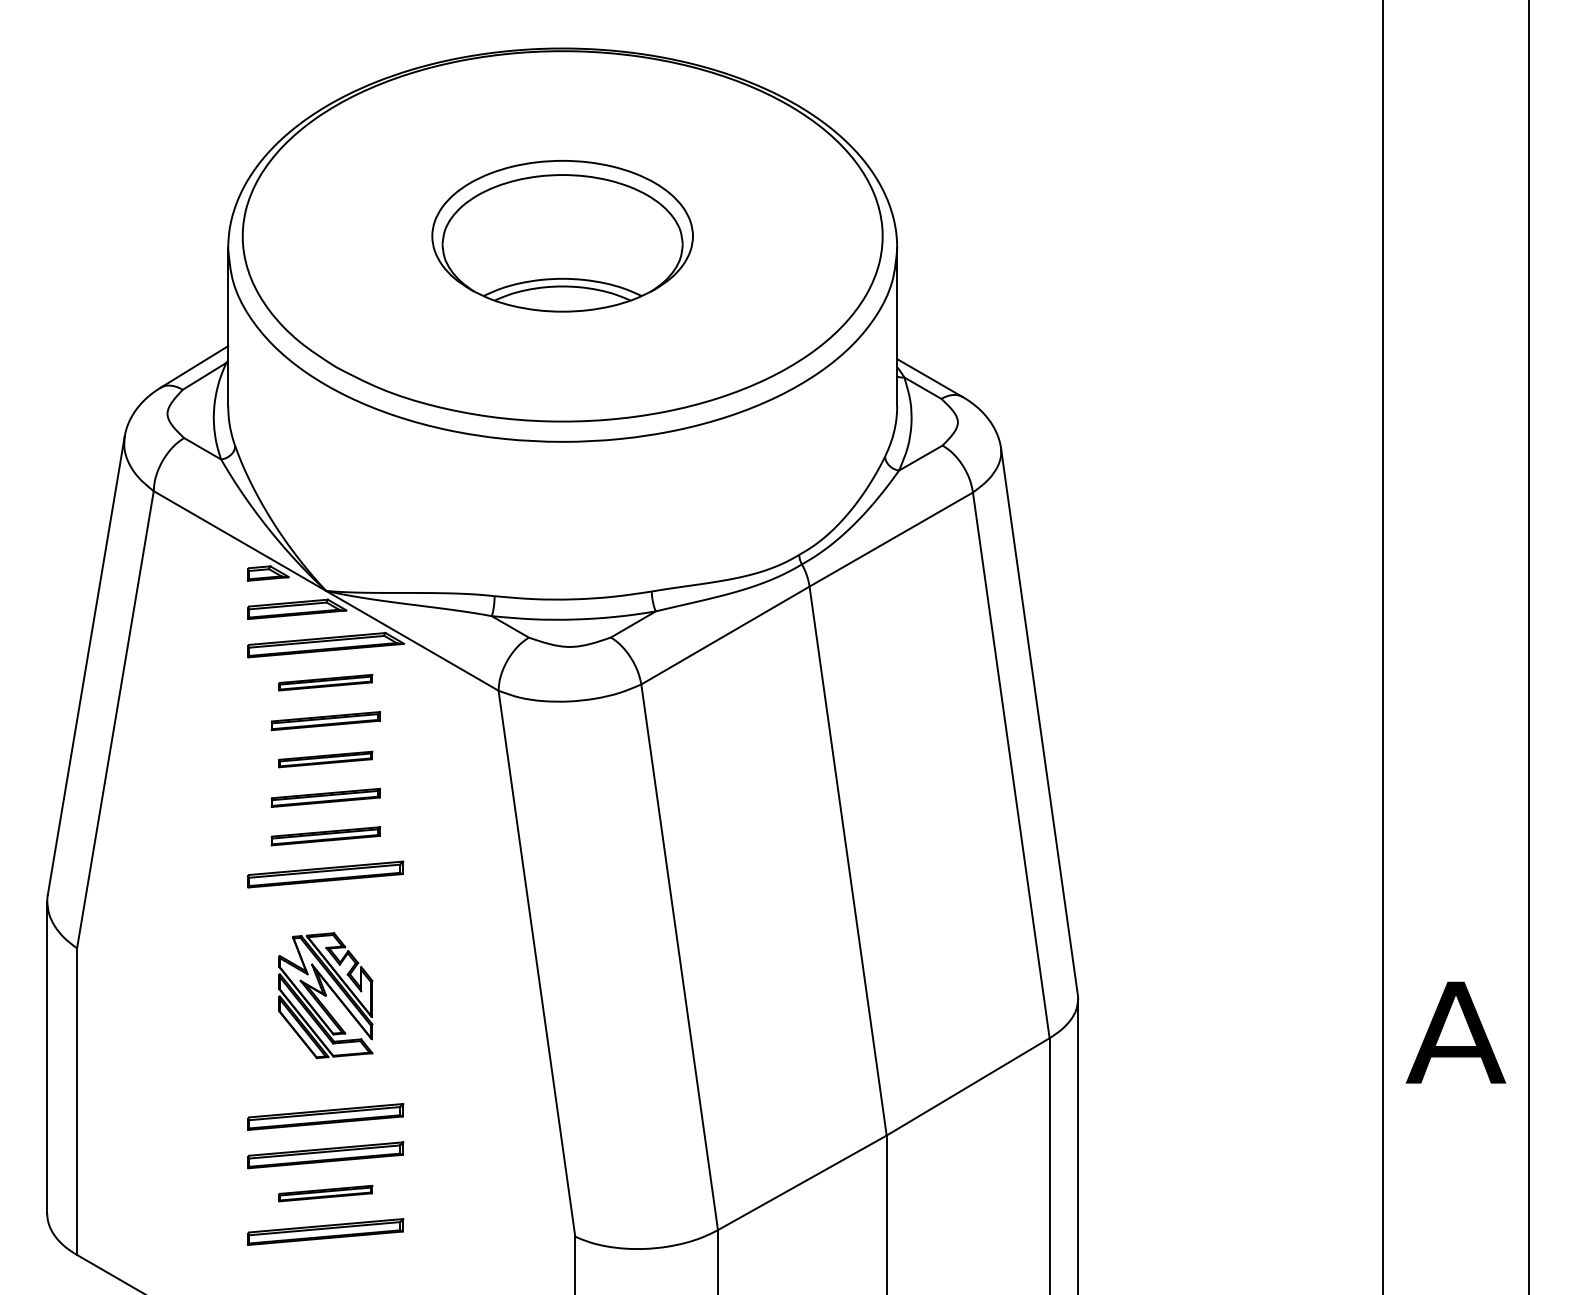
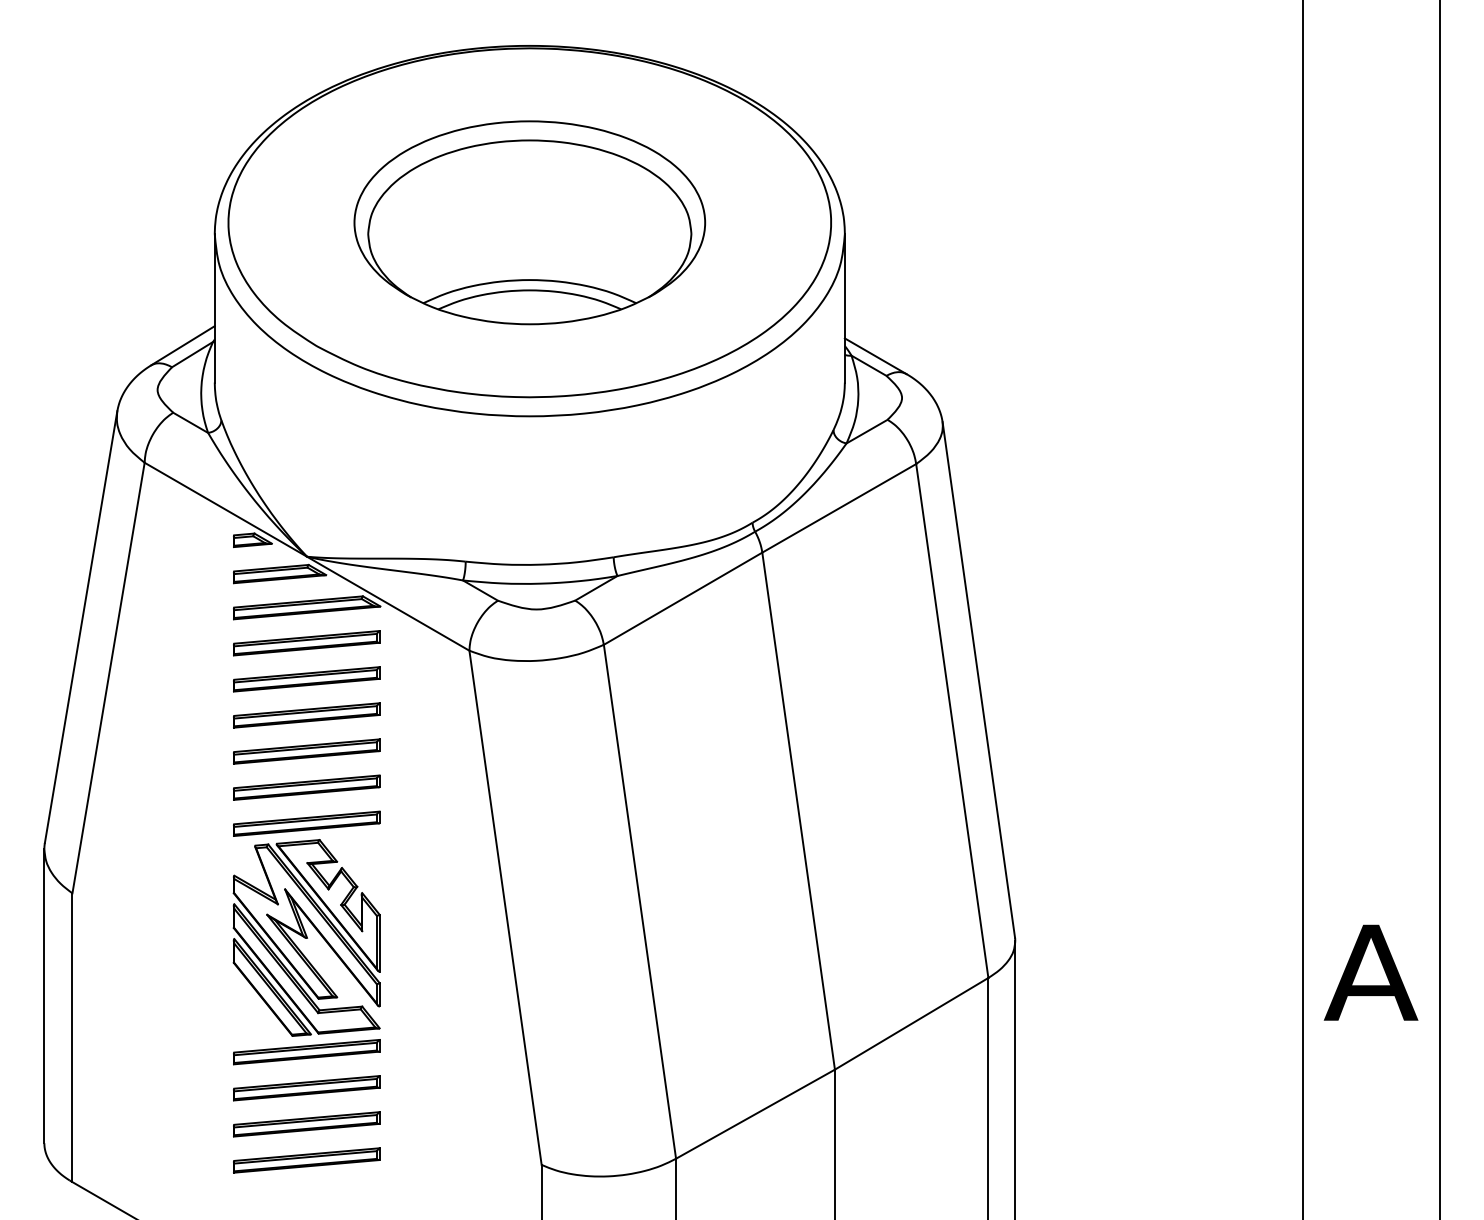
part: (562, 235) -> (529, 221), size x1.43
part: (325, 682) -> (306, 642), size x1.67
part: (325, 720) -> (306, 678), size x1.43
part: (325, 759) -> (306, 715), size x1.67
part: (325, 797) -> (306, 751), size x1.43
part: (325, 836) -> (306, 788), size x1.43
part: (325, 995) -> (306, 937), size x1.67
part: (325, 1193) -> (306, 1124), size x1.67

